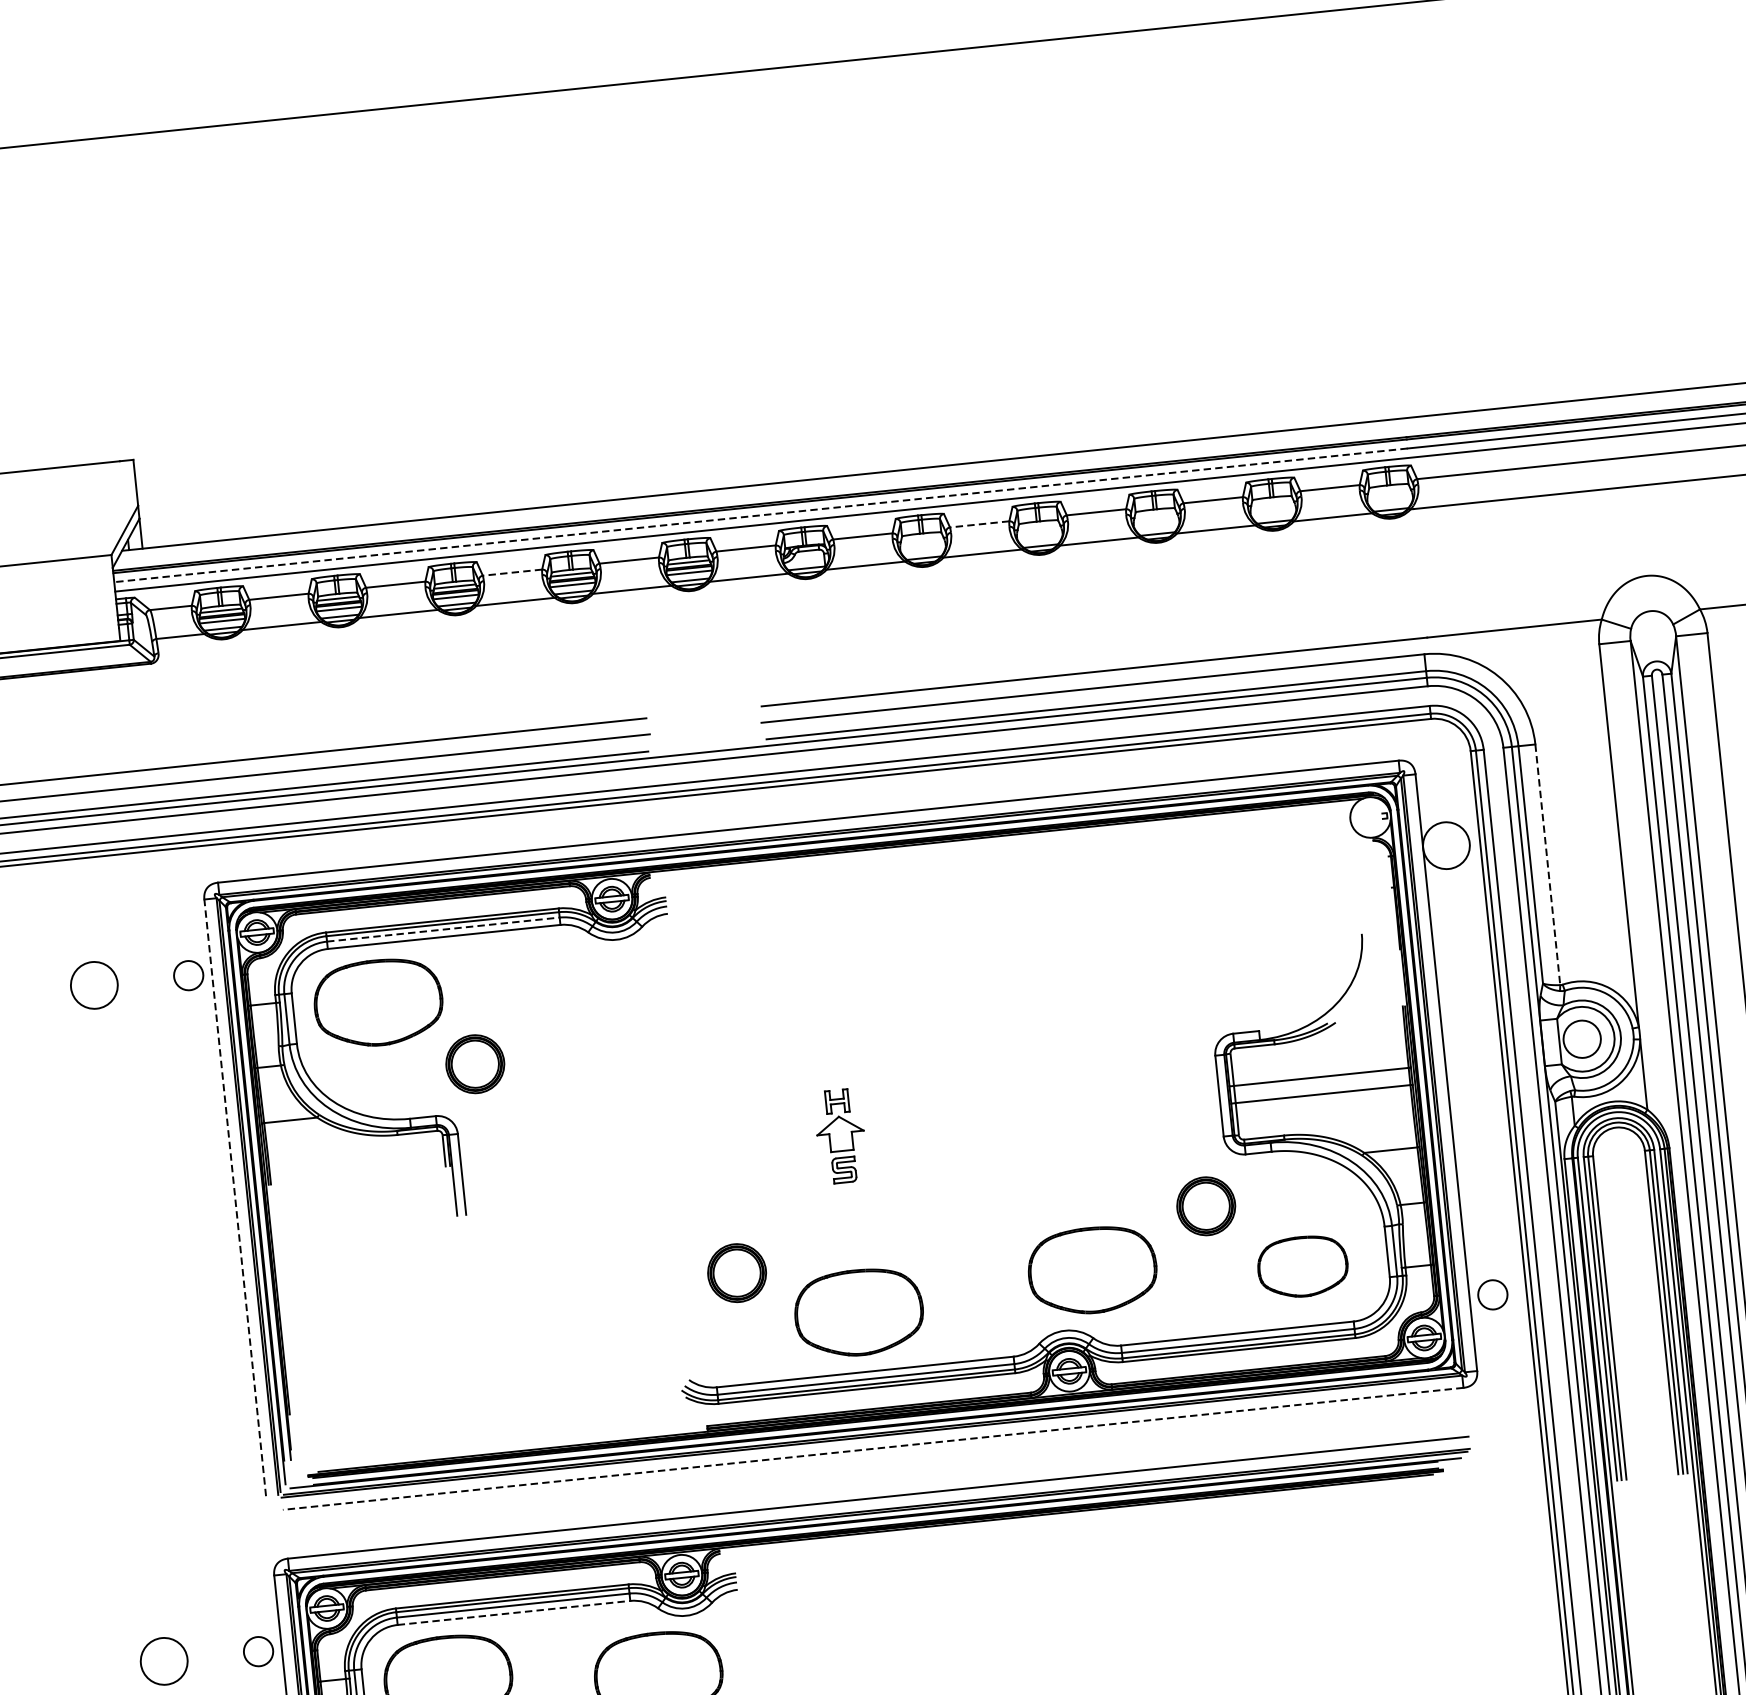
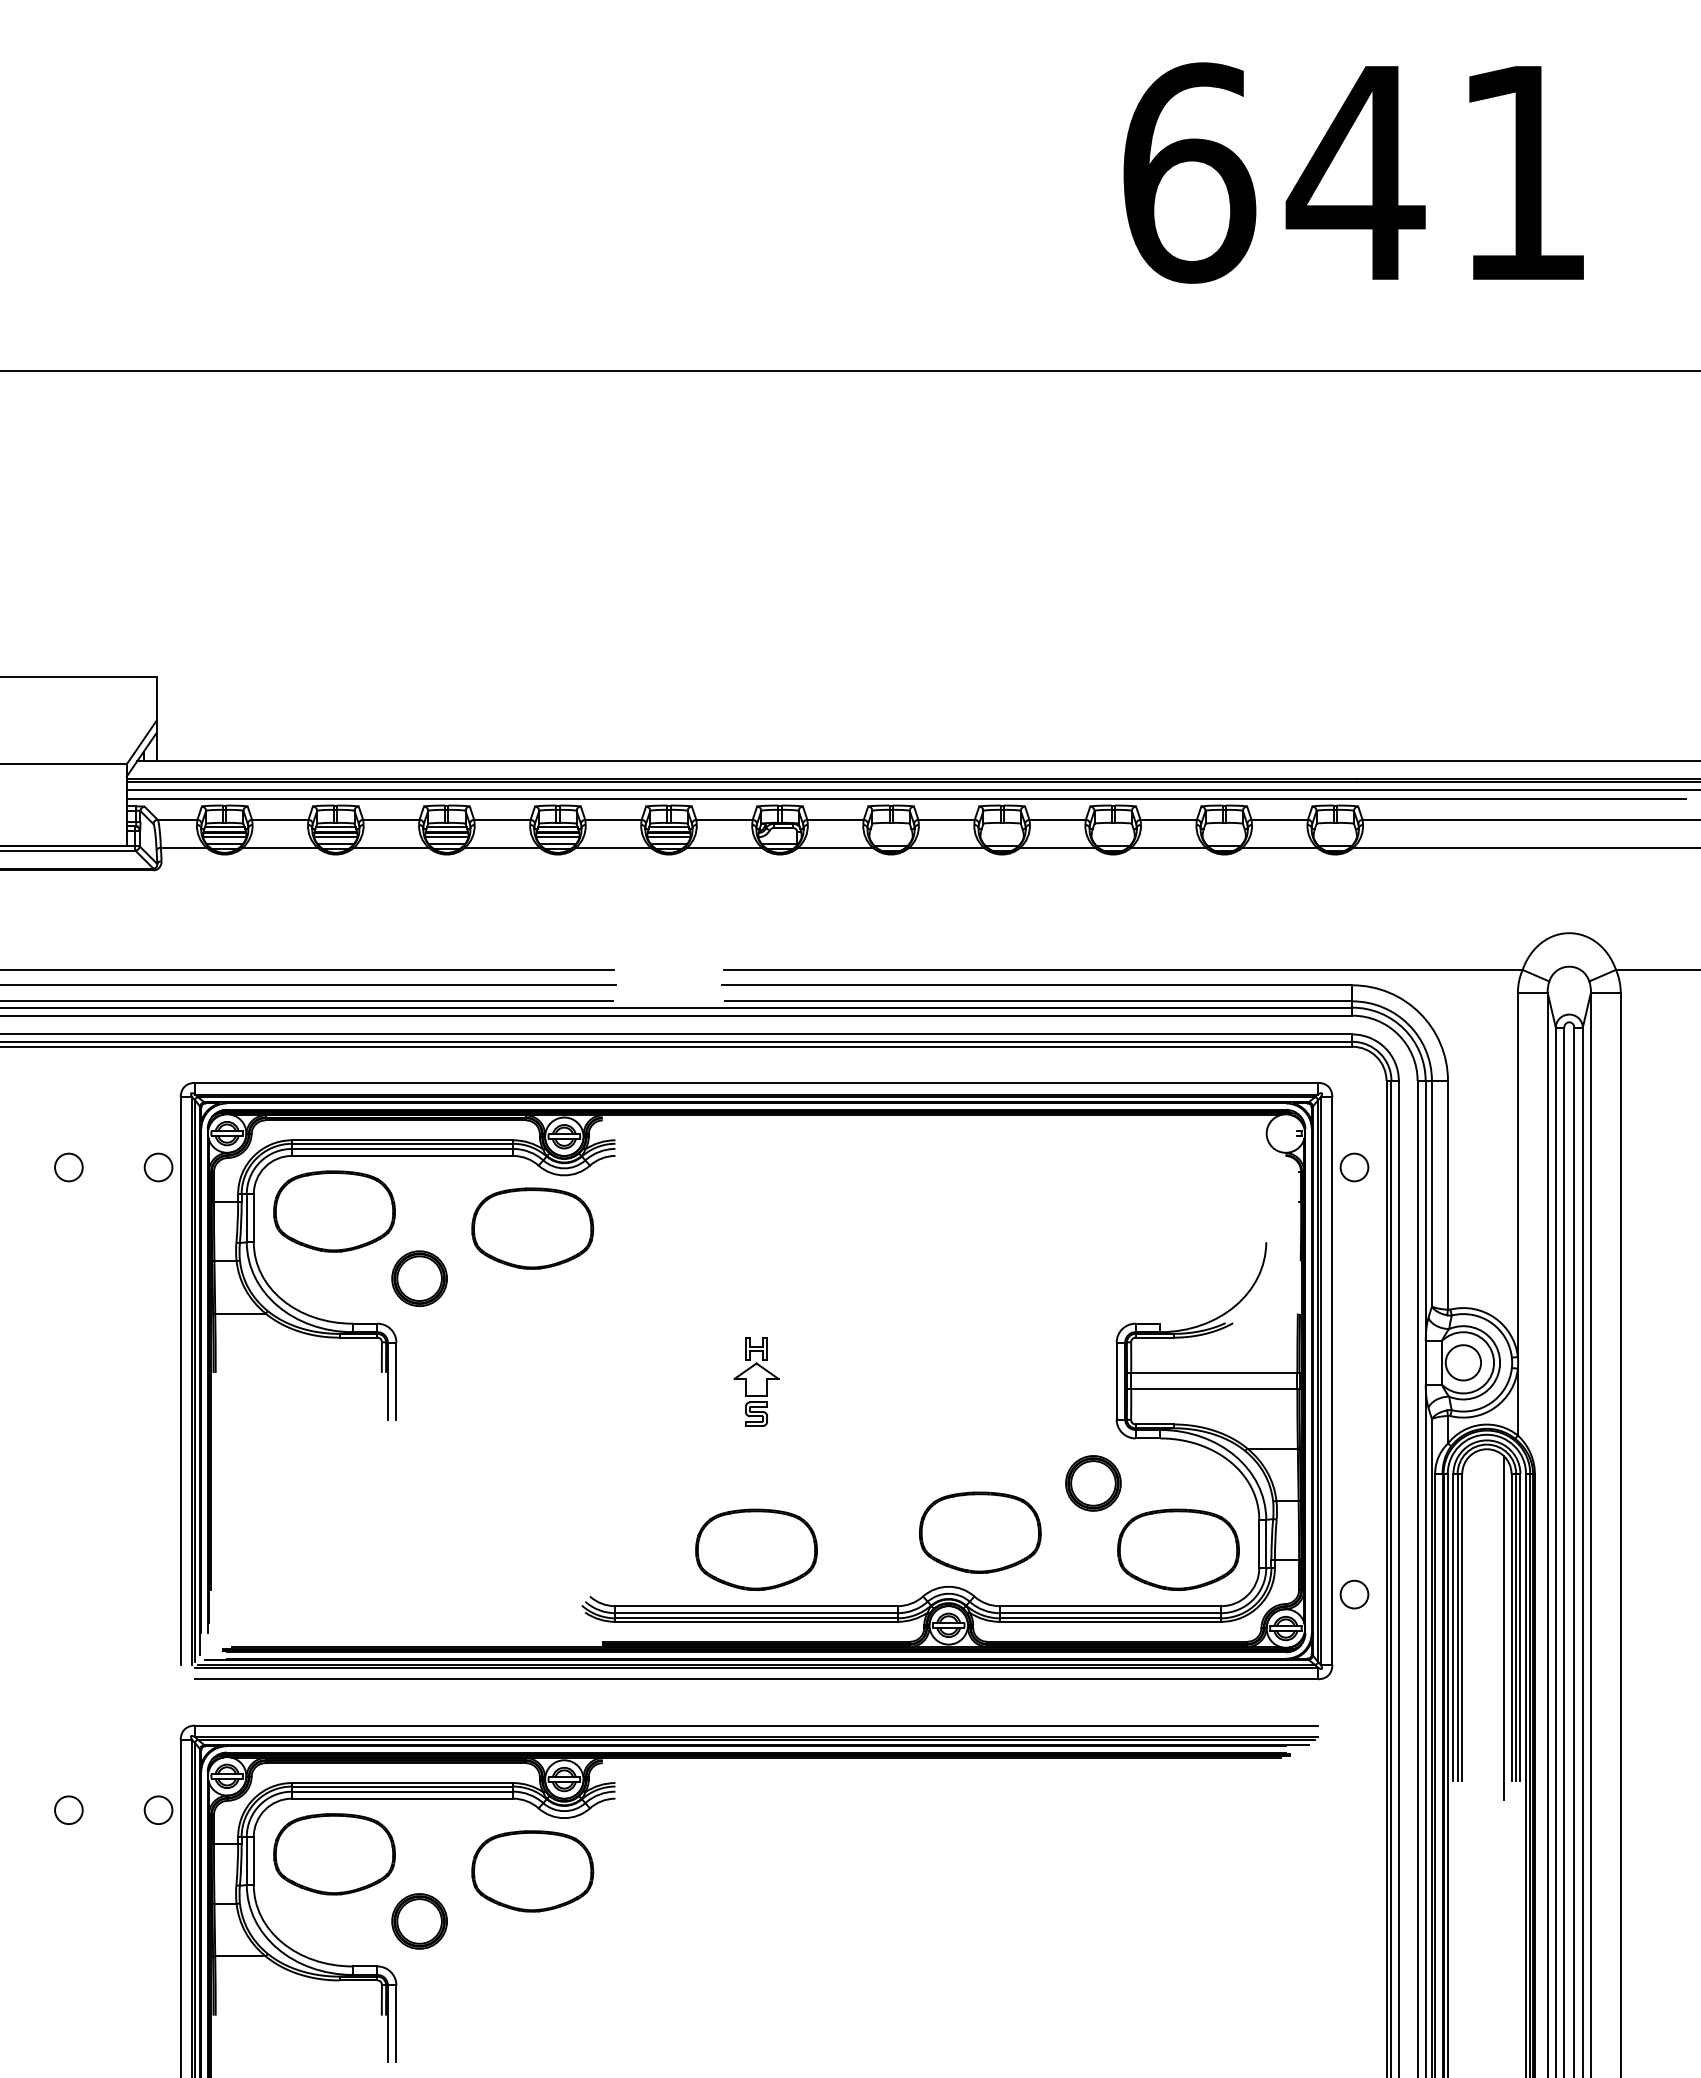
line: (760, 515) -> (741, 790), dashed -> solid
line: (979, 524) -> (946, 819), dashed -> solid
line: (511, 572) -> (501, 819), dashed -> solid
circle: (1446, 845) -> (1354, 1167), size x0.62
line: (1548, 864) -> (1448, 1195), dashed -> solid
line: (443, 929) -> (402, 1148), dashed -> solid
circle: (93, 985) -> (68, 1167), size x0.62
part: (588, 999) -> (532, 1228), added
line: (235, 1198) -> (180, 1381), dashed -> solid
part: (1302, 1266) -> (1178, 1549), size x1.43
part: (736, 1272) -> (645, 1500), removed
line: (1653, 1313) -> (1503, 1627), added
line: (873, 1449) -> (756, 1679), dashed -> solid
line: (513, 1612) -> (402, 1798), dashed -> solid
circle: (163, 1661) -> (68, 1810), size x0.62

